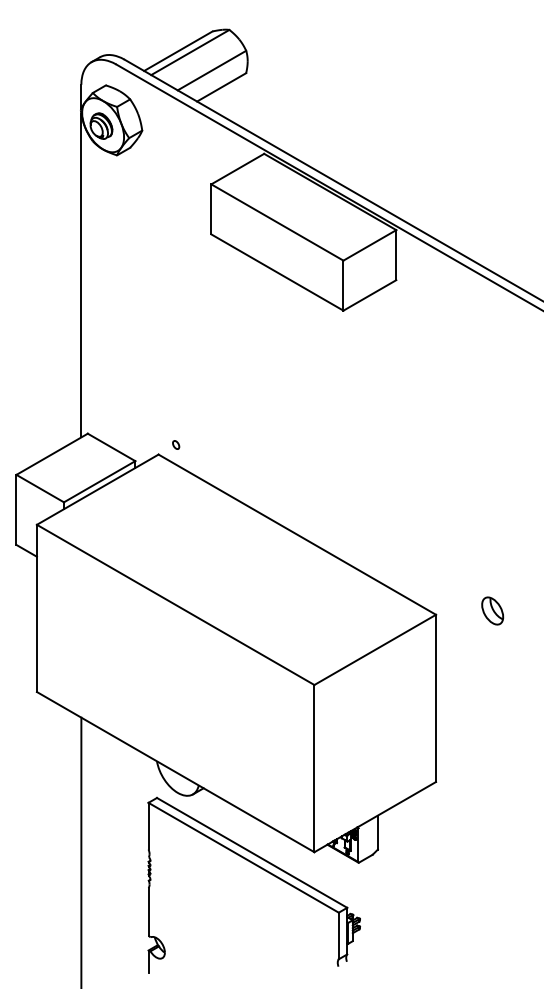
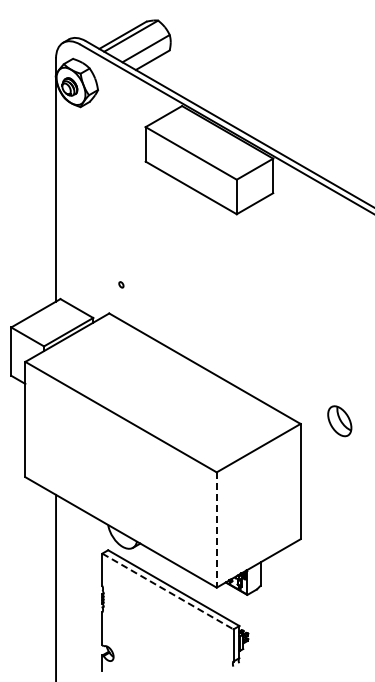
part: (176, 444) -> (121, 284), moved
part: (492, 611) -> (339, 421), size x1.6
line: (314, 769) -> (216, 530), solid -> dashed
line: (242, 857) -> (167, 591), solid -> dashed

